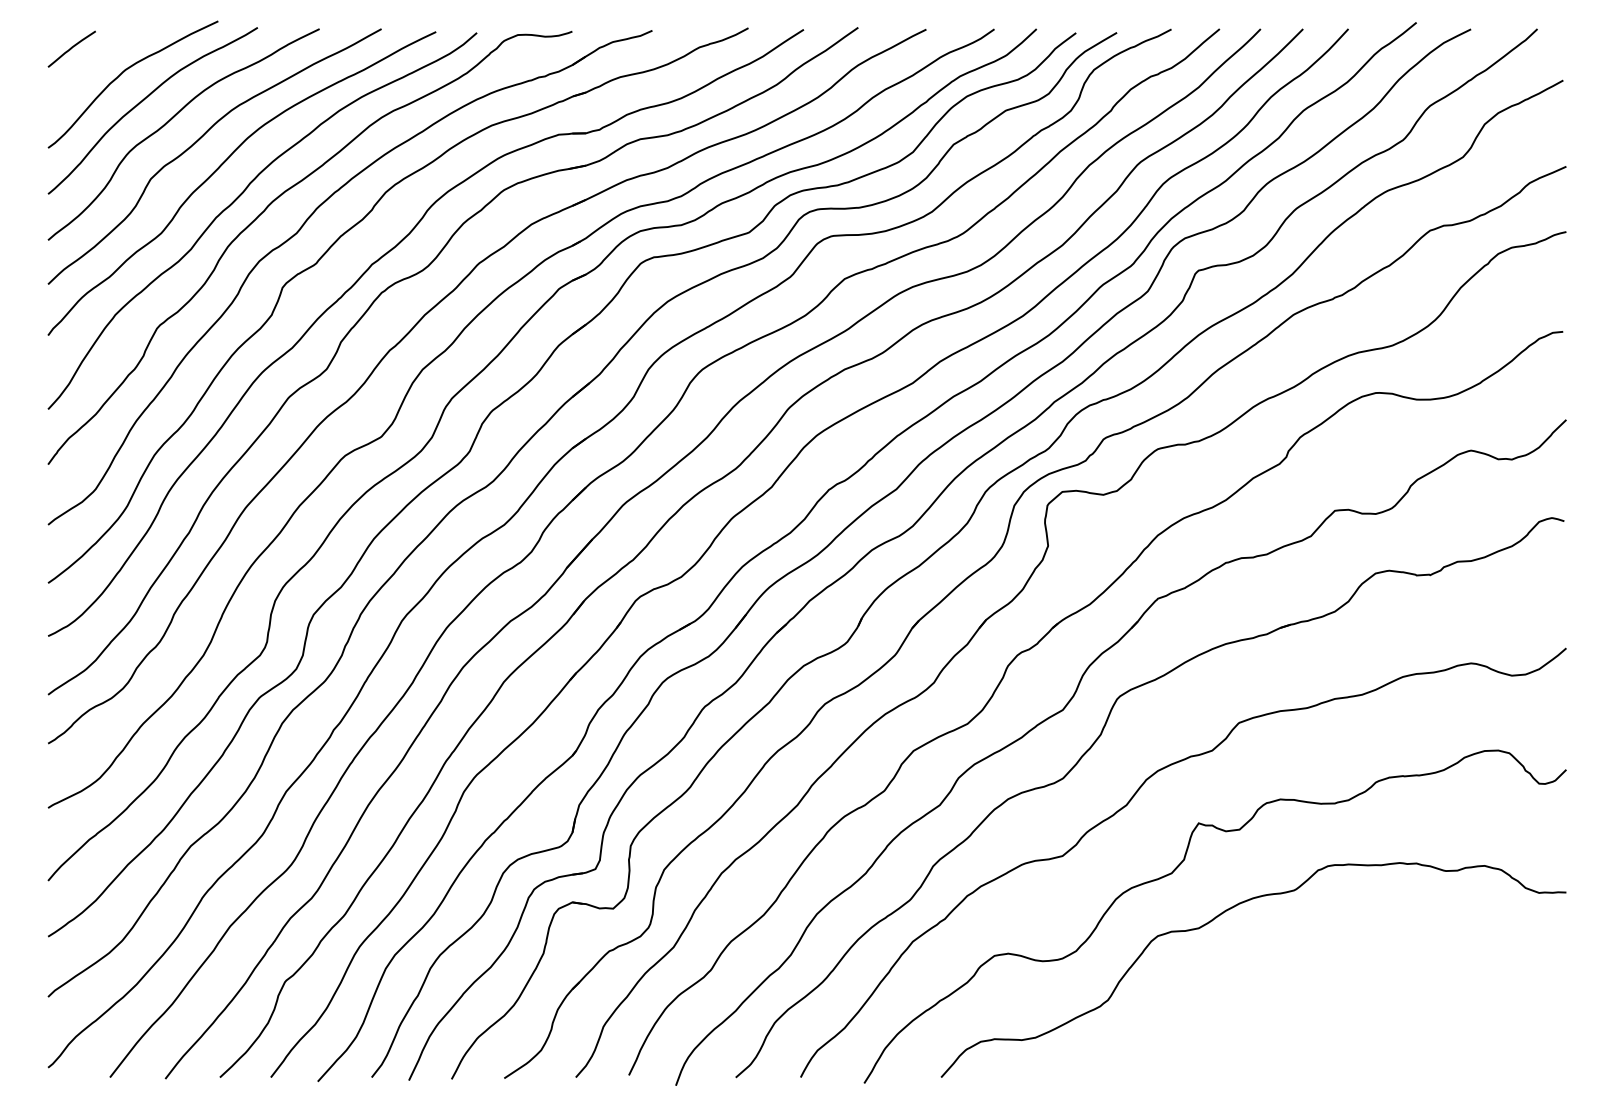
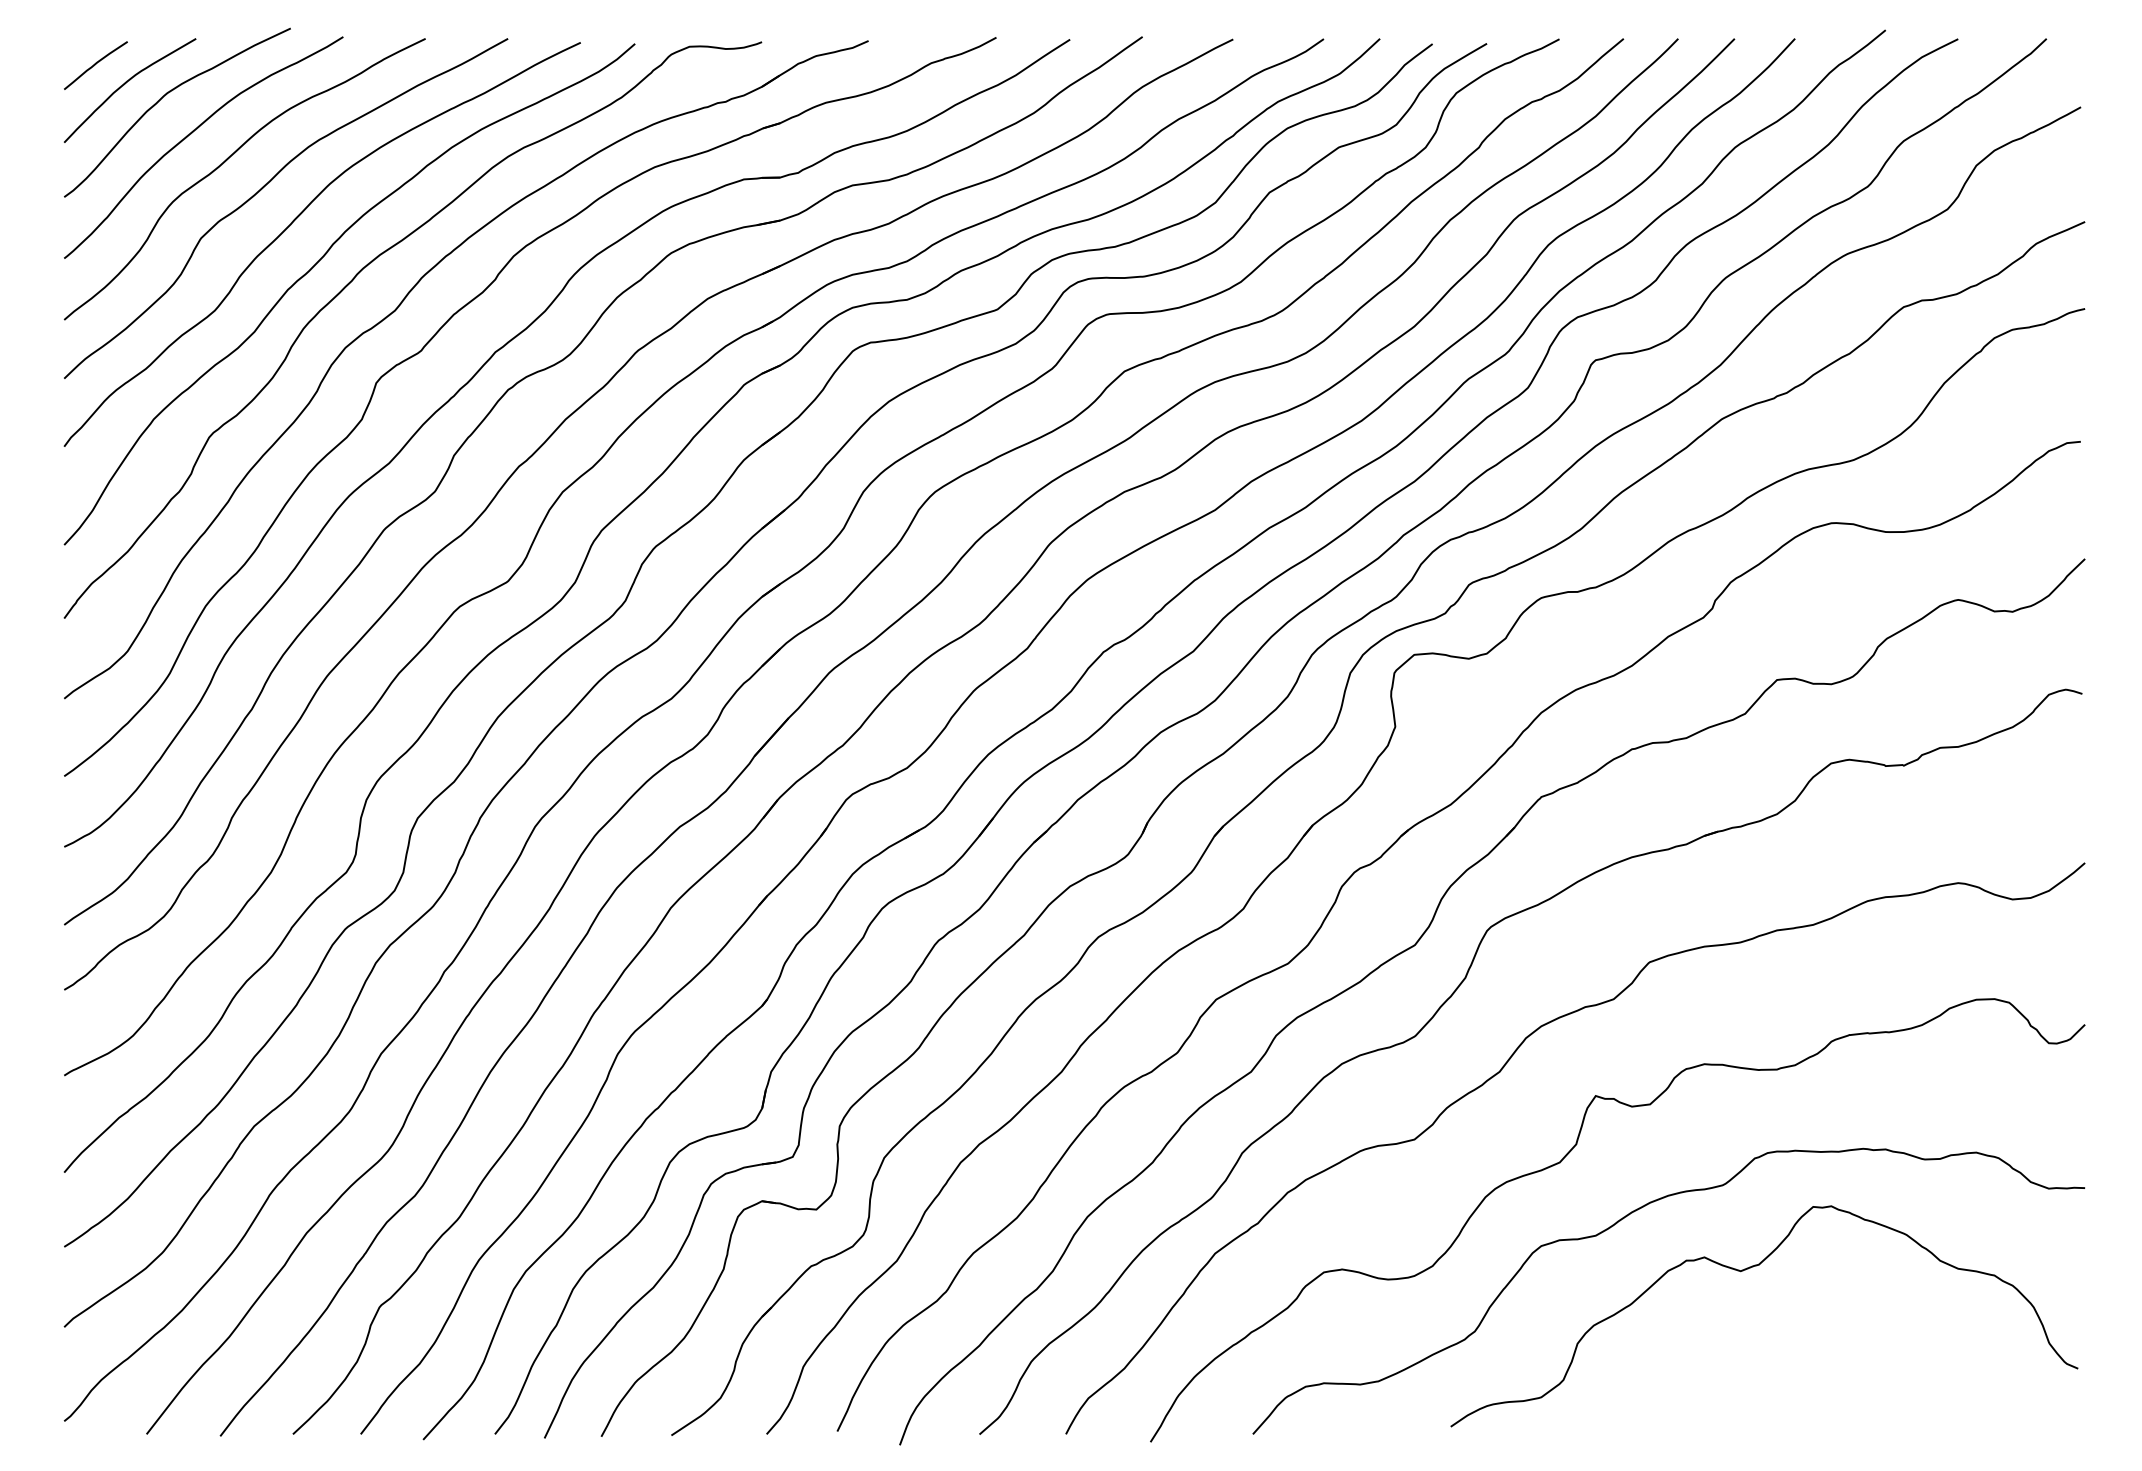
curve: (94, 63) -> (125, 84), added
curve: (1313, 953) -> (1748, 1269), added

